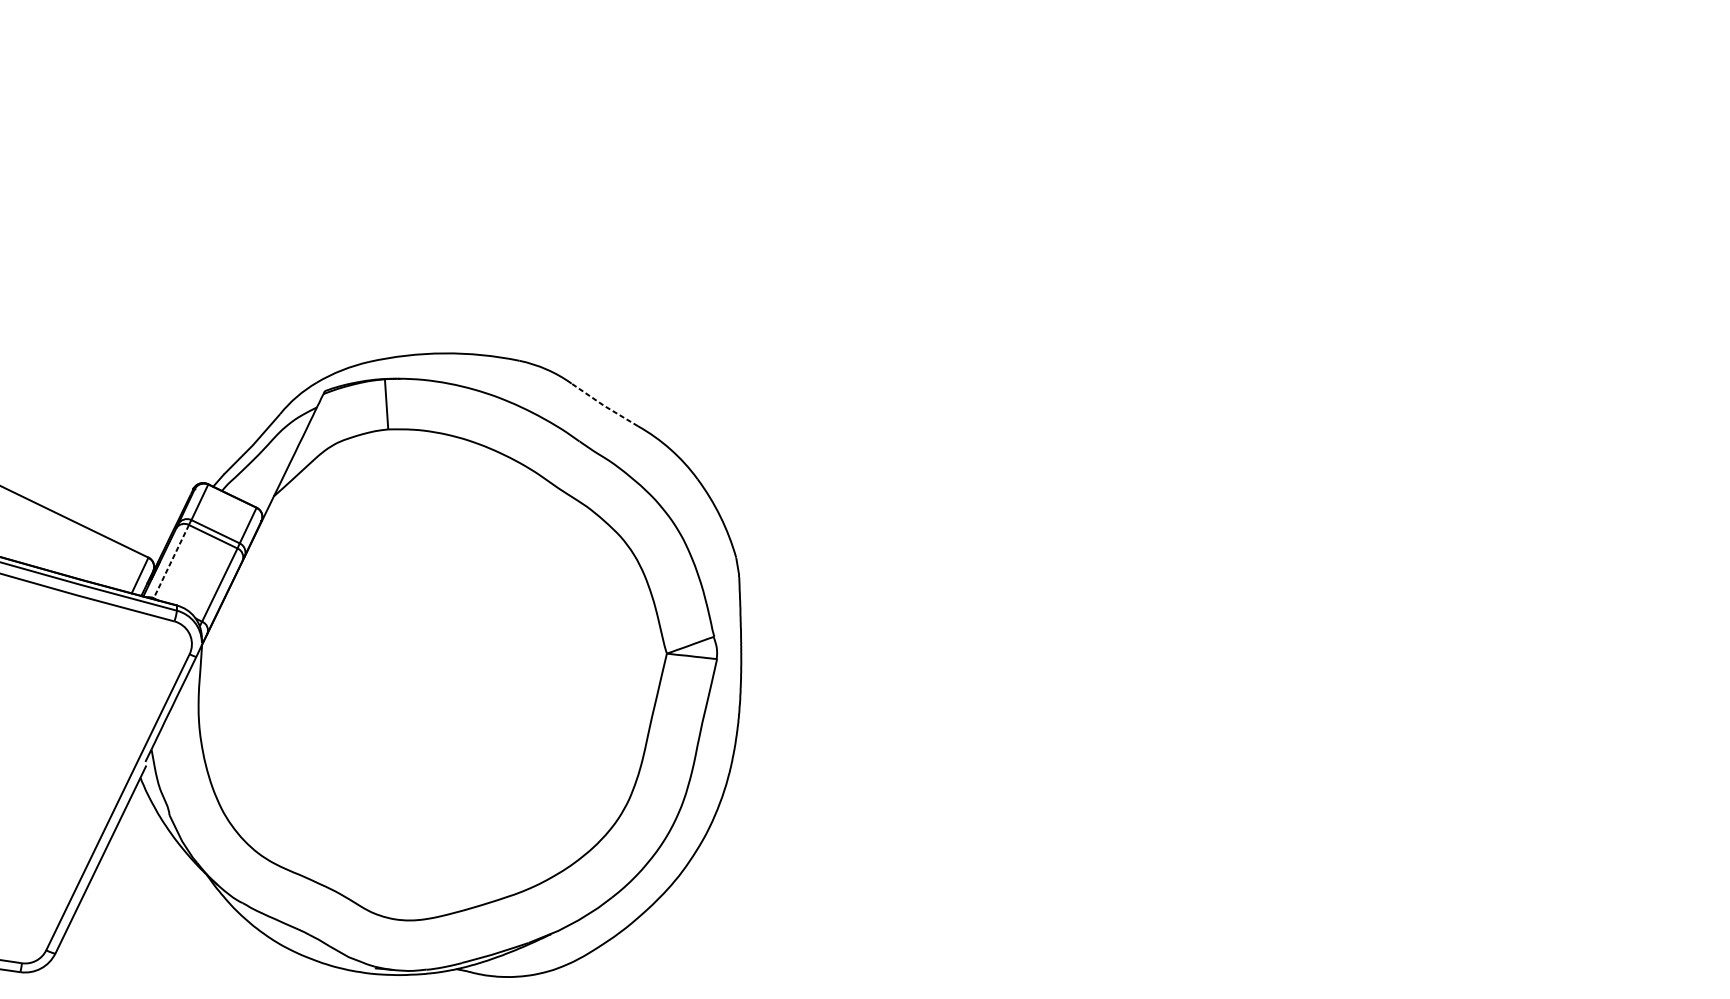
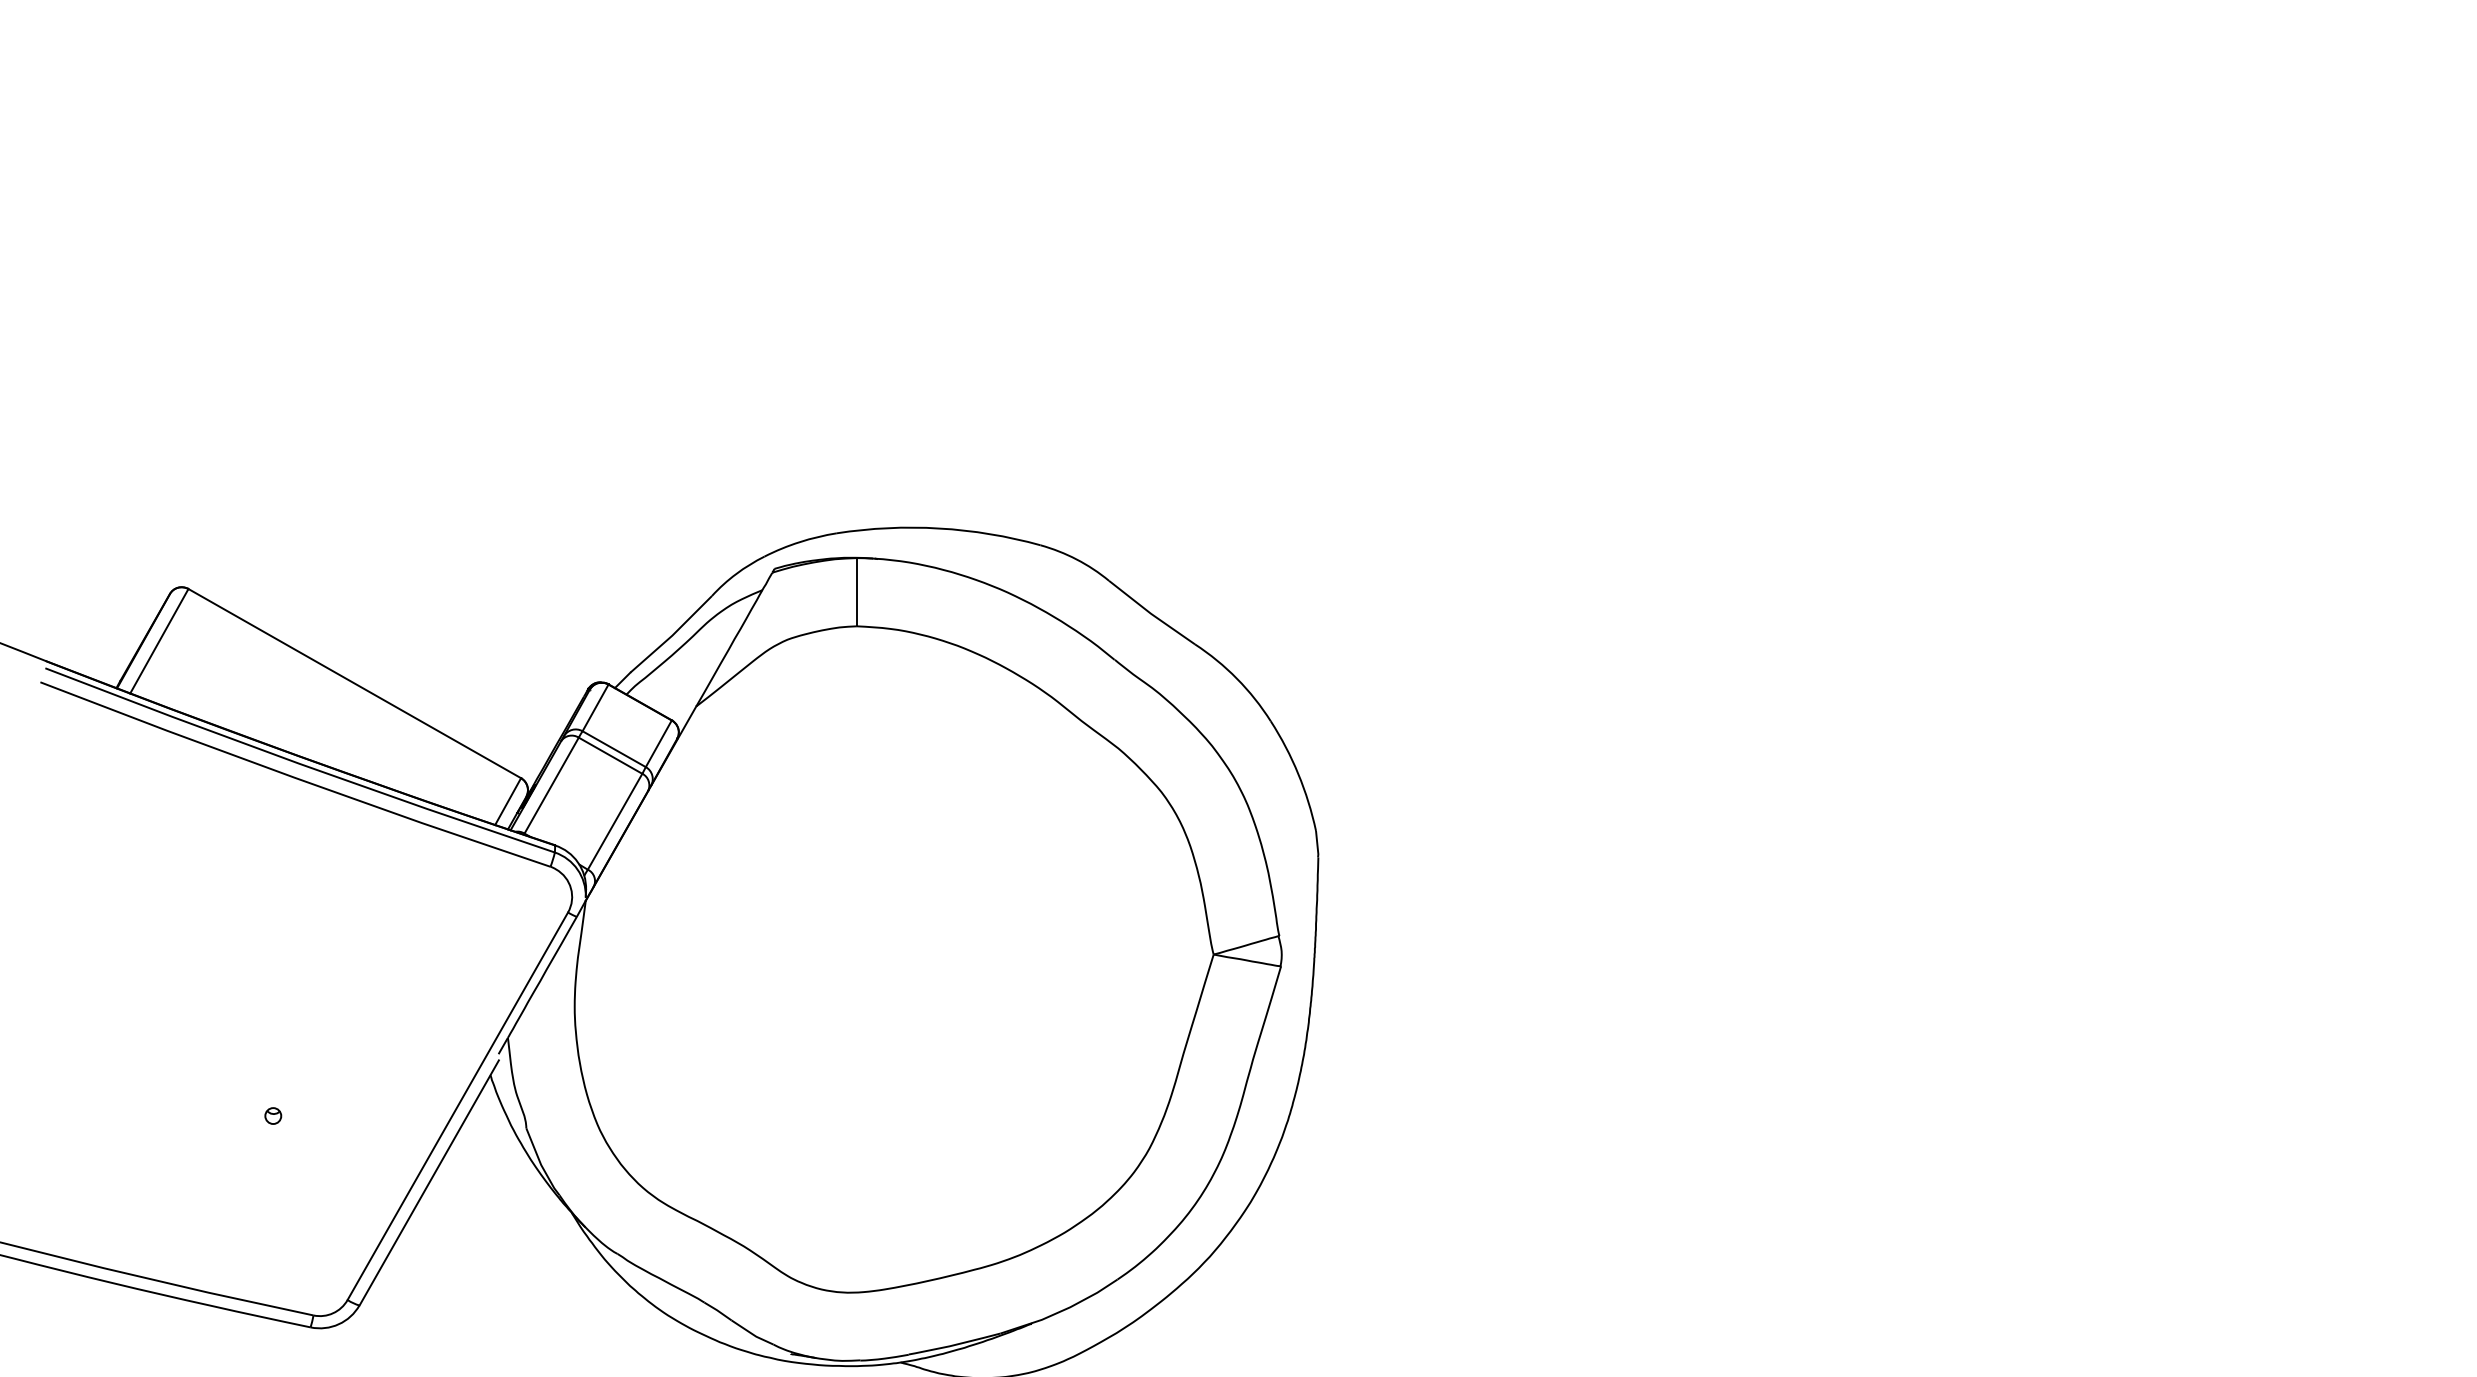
line: (604, 405) -> (1151, 613), dashed -> solid
line: (171, 562) -> (551, 786), dashed -> solid

